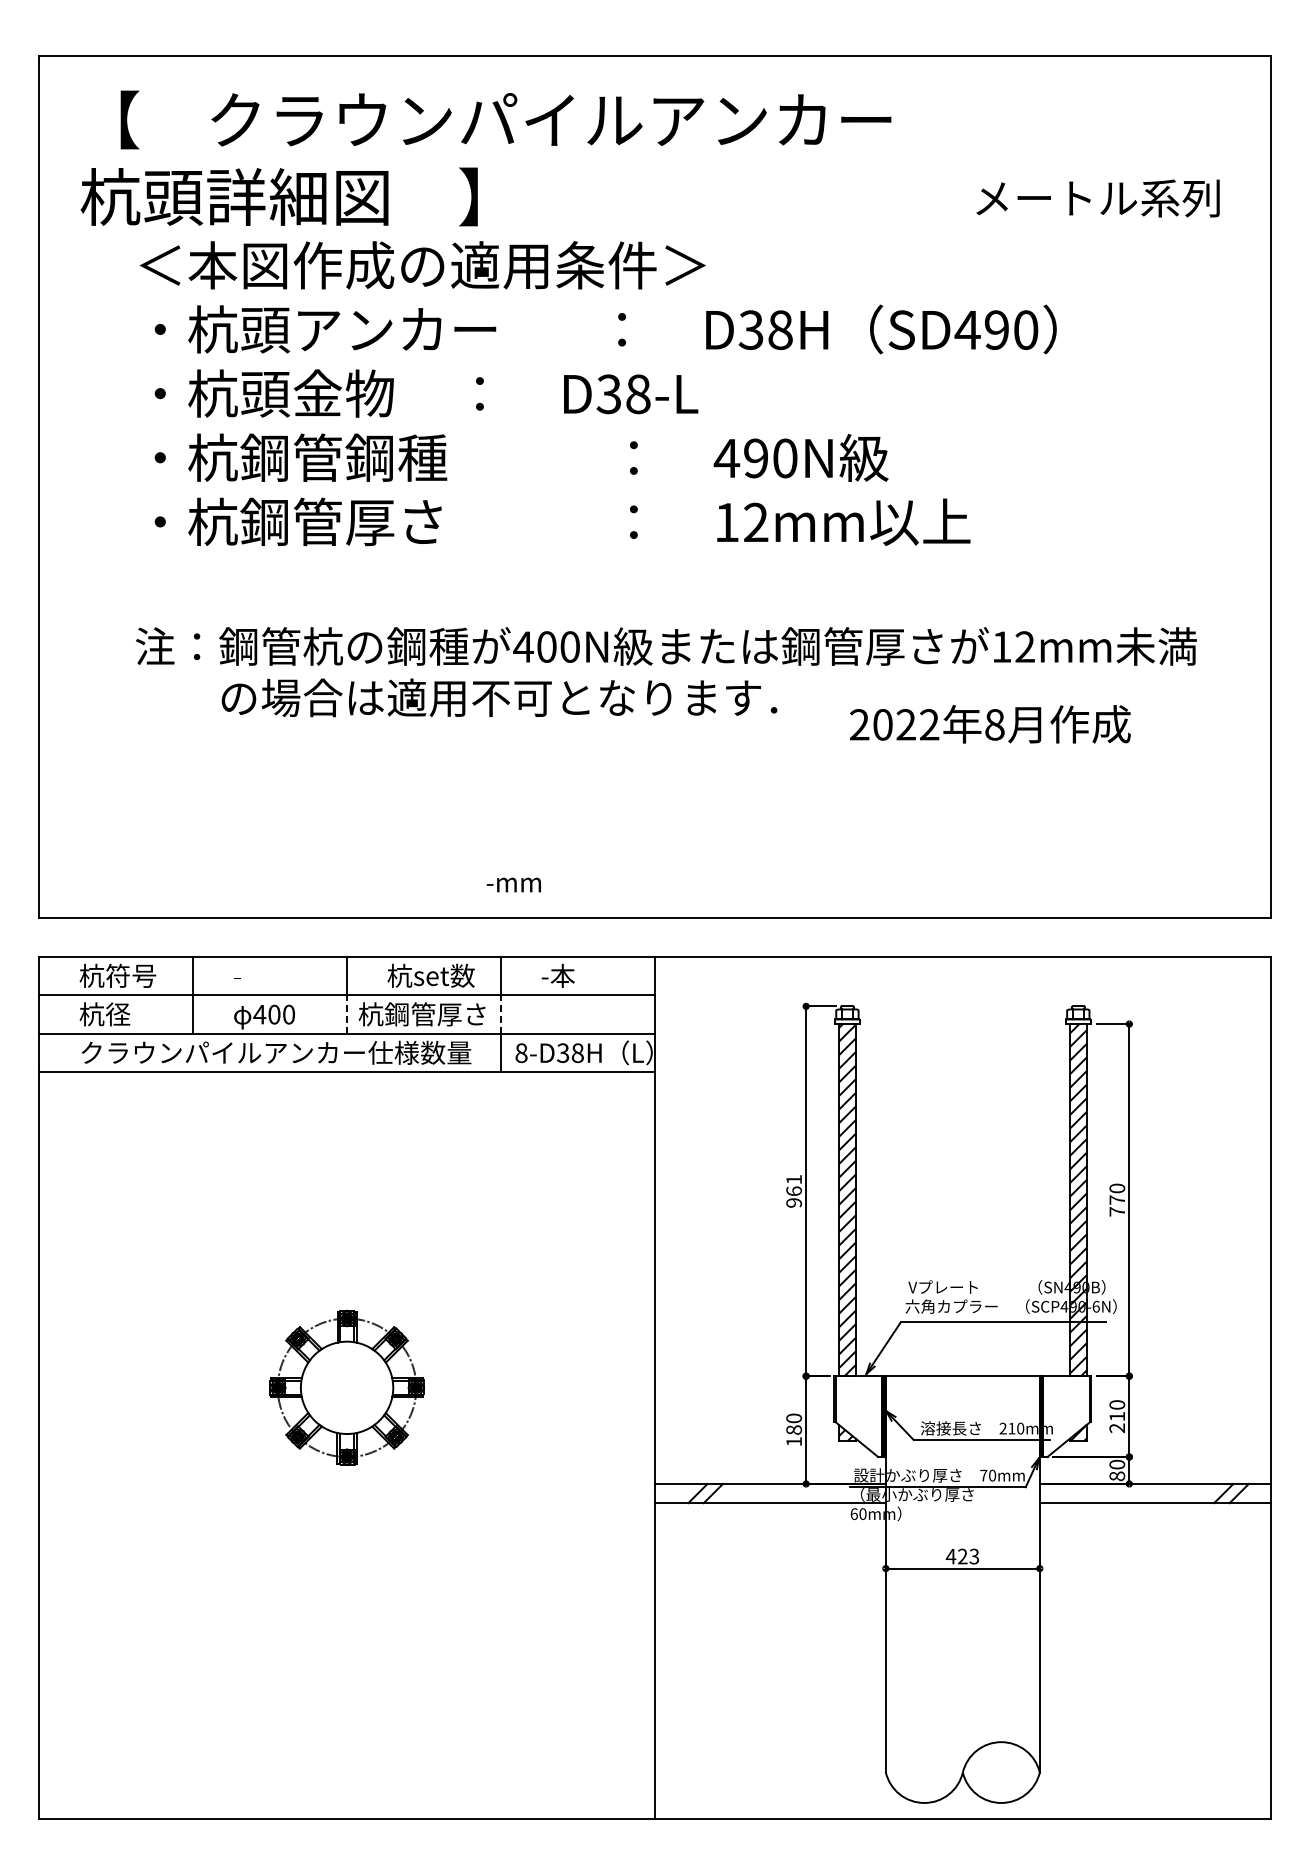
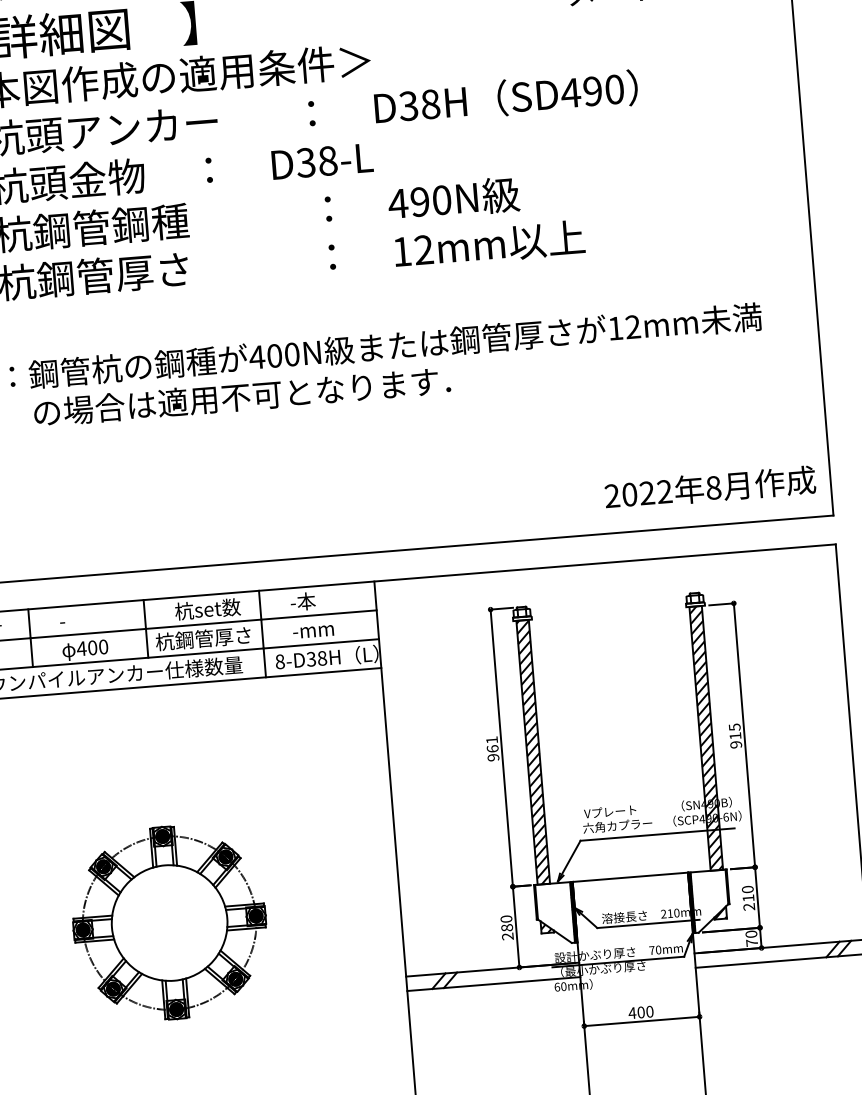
text: (990, 724) -> (710, 487), moved
text: (513, 884) -> (313, 631), moved
line: (347, 1013) -> (147, 642), dashed -> solid
line: (501, 1013) -> (262, 633), dashed -> solid
text: (1117, 1199) -> (735, 735), 770 -> 915
part: (346, 1387) -> (169, 922), size x1.67
text: (793, 1441) -> (507, 936), 180 -> 280
text: (1117, 1476) -> (752, 943), 80 -> 70
text: (968, 1556) -> (645, 1012), 423 -> 400

